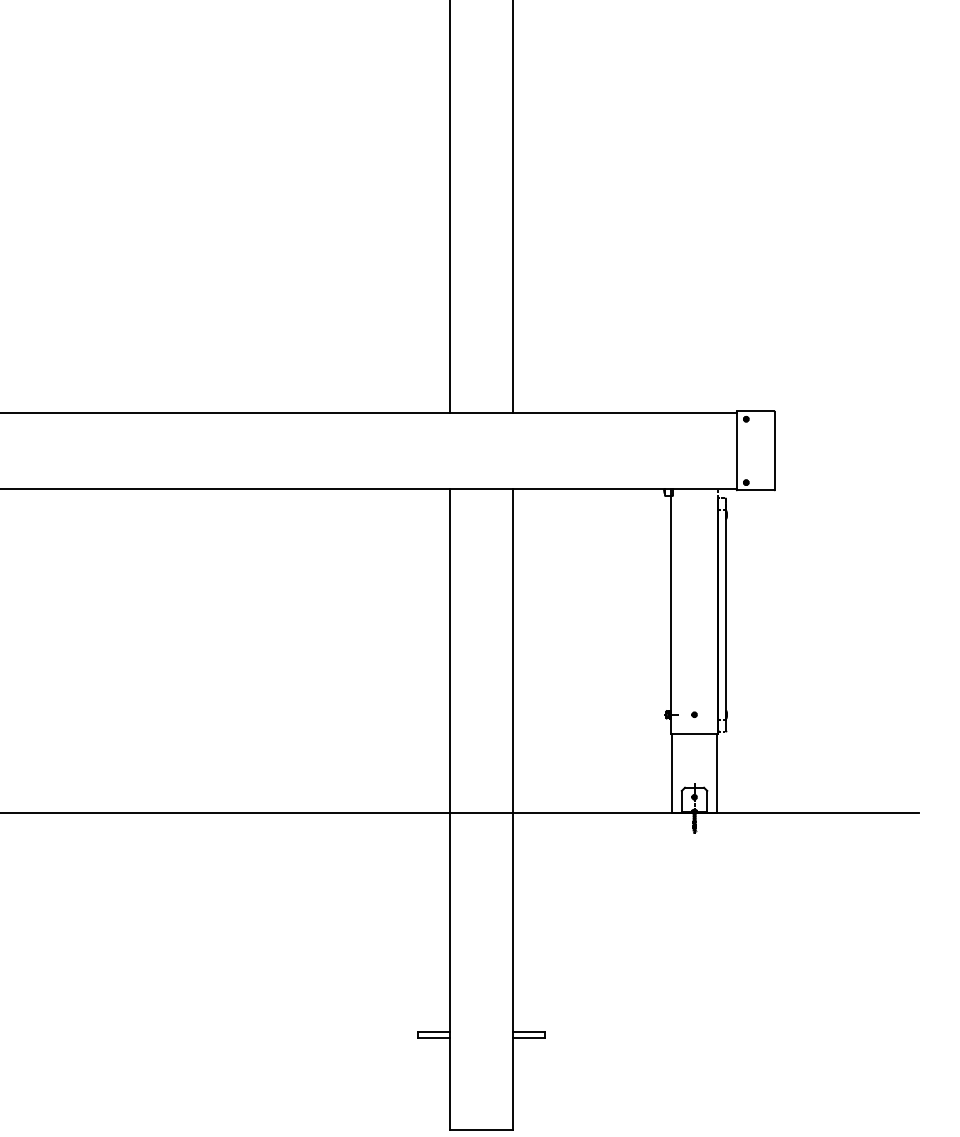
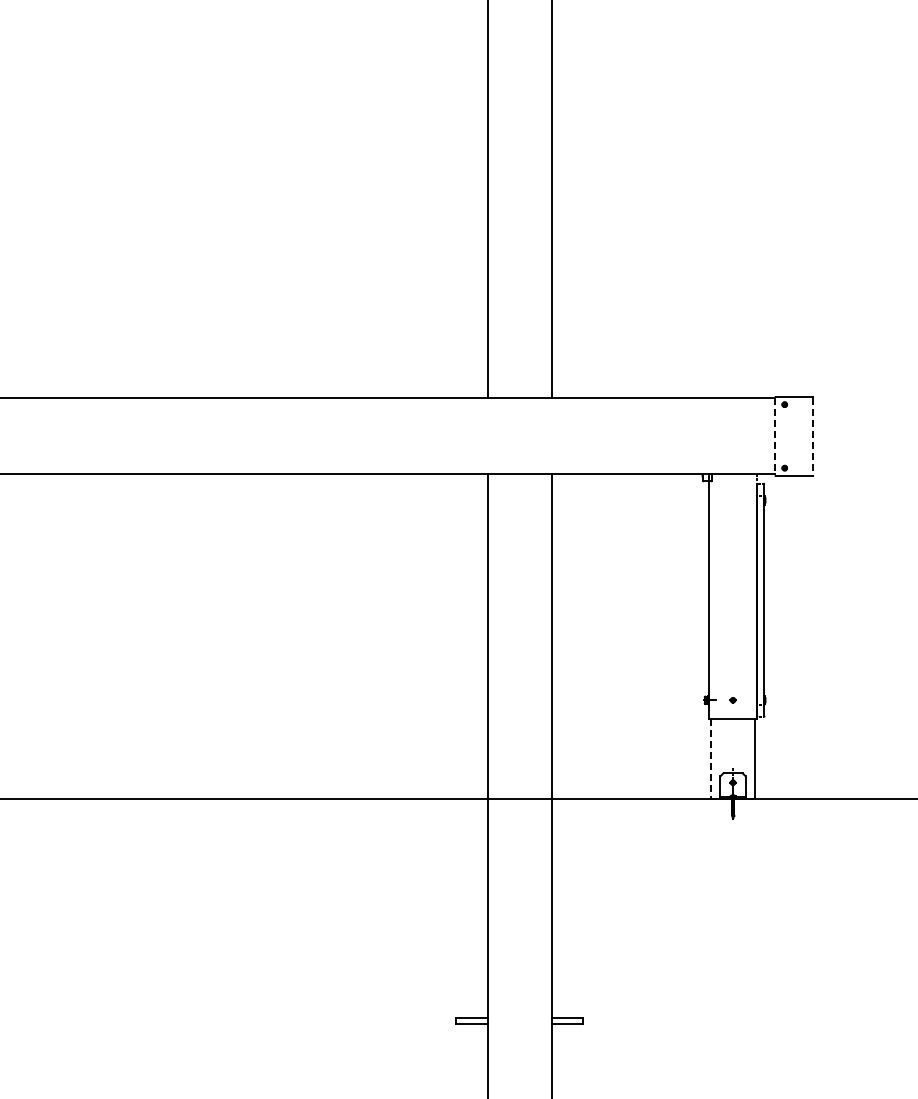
line: (736, 450) -> (775, 435), solid -> dashed
line: (774, 450) -> (813, 435), solid -> dashed
line: (672, 773) -> (711, 758), solid -> dashed

